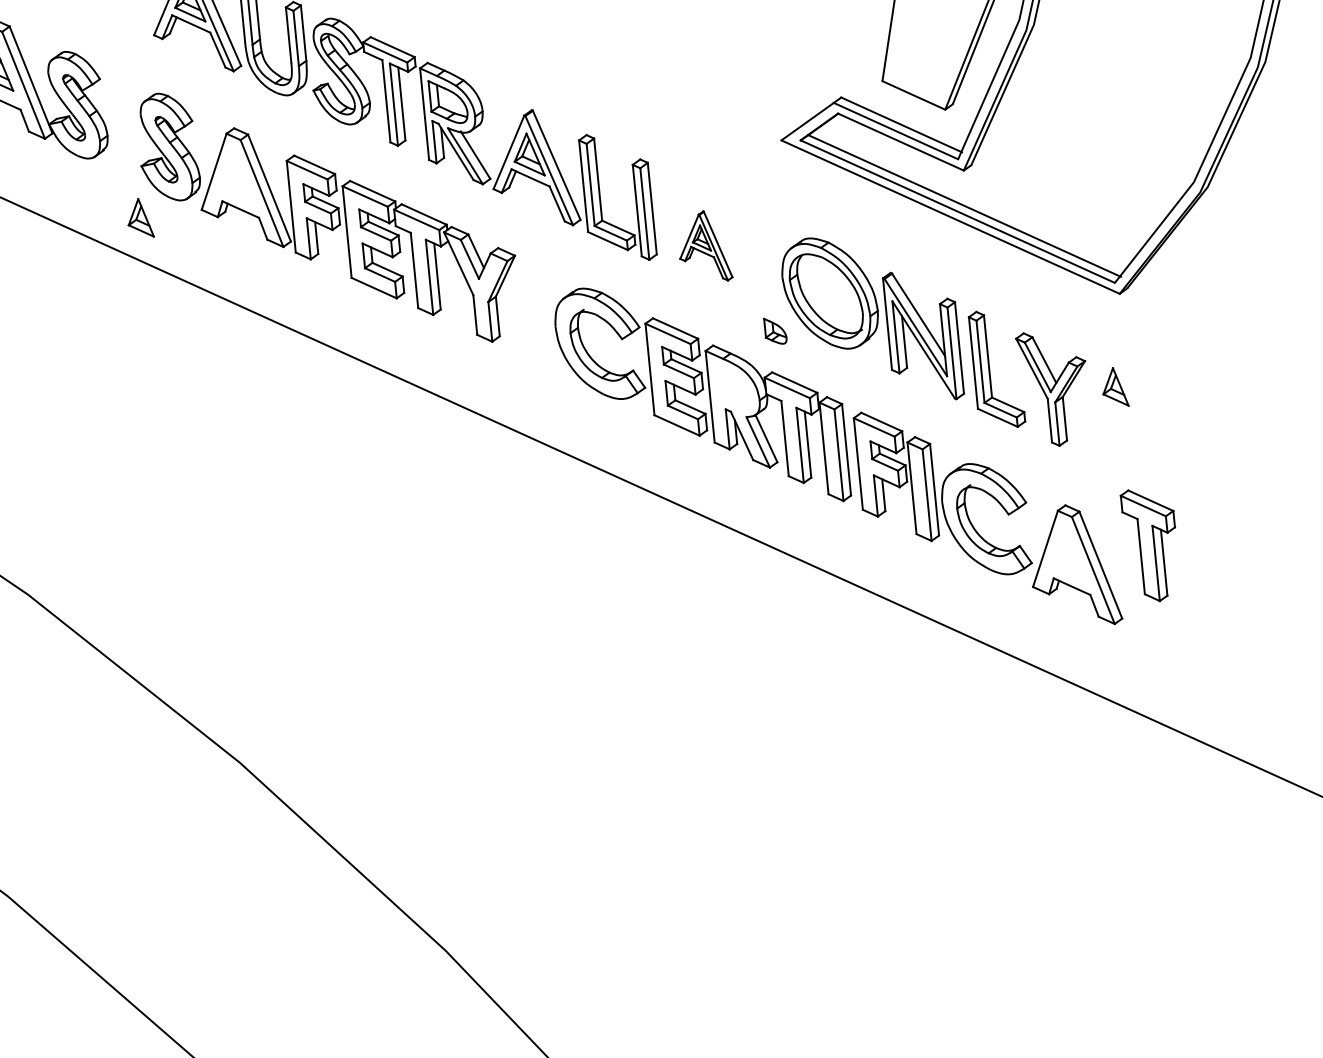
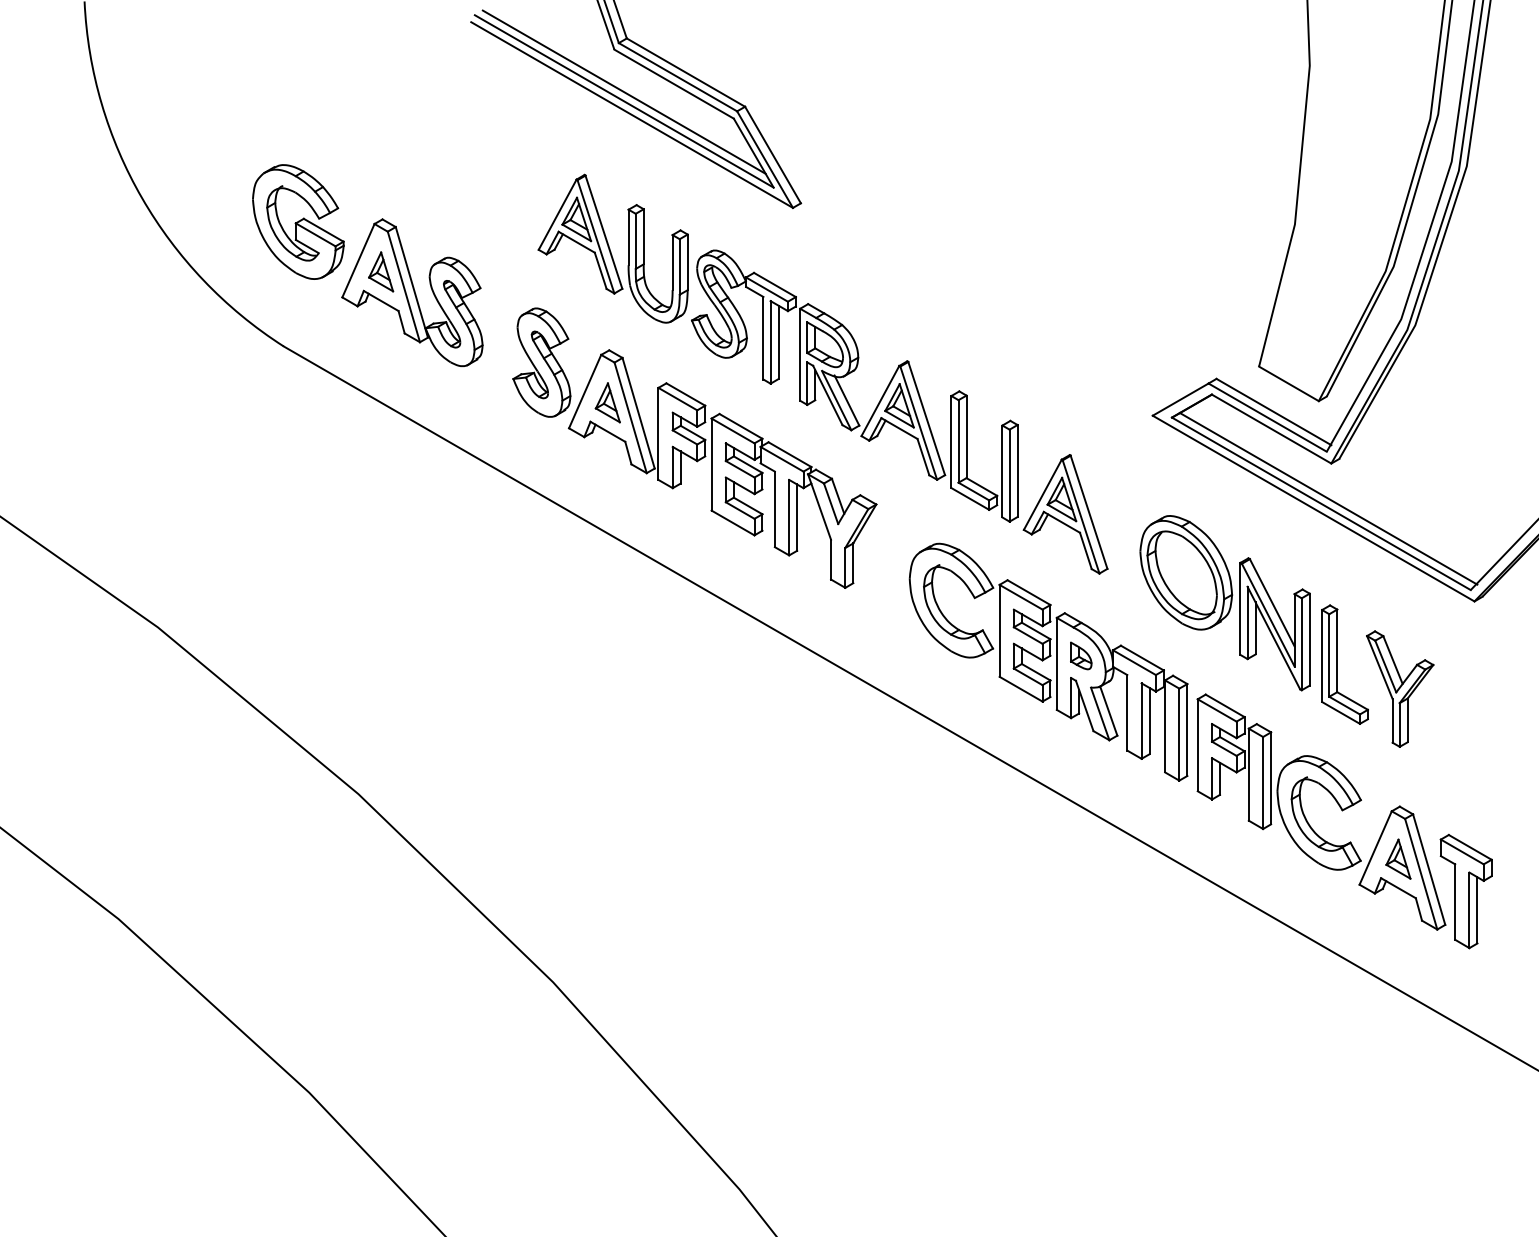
part: (139, 218) -> (607, 402), moved
part: (704, 247) -> (1065, 514), size x1.67
part: (775, 330) -> (1081, 655), moved
part: (1114, 386) -> (1398, 858), moved
part: (1150, 545) -> (1465, 891), moved

